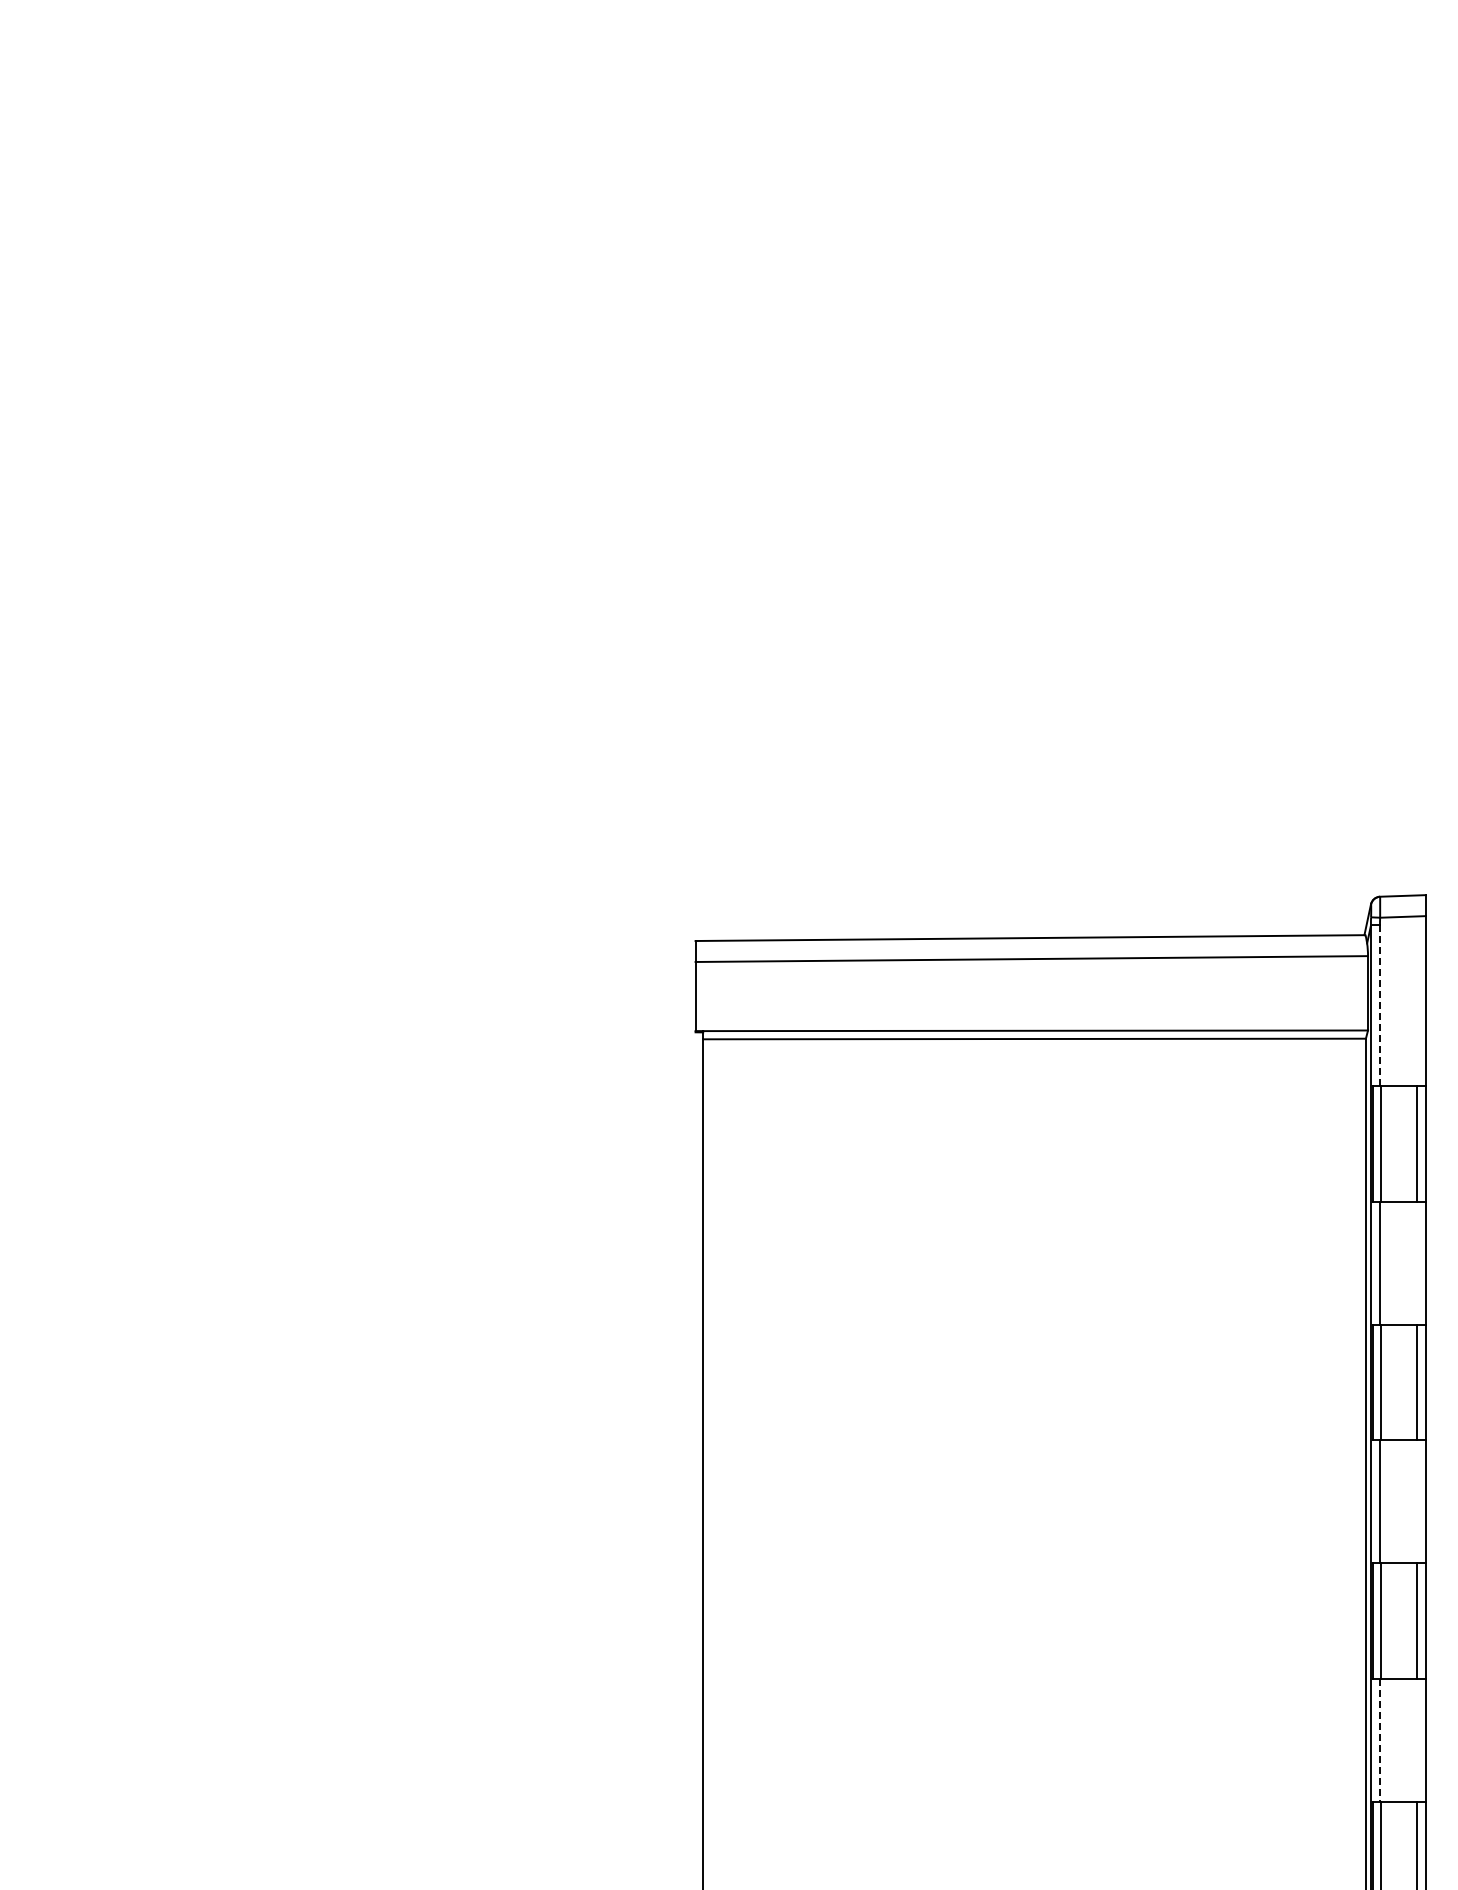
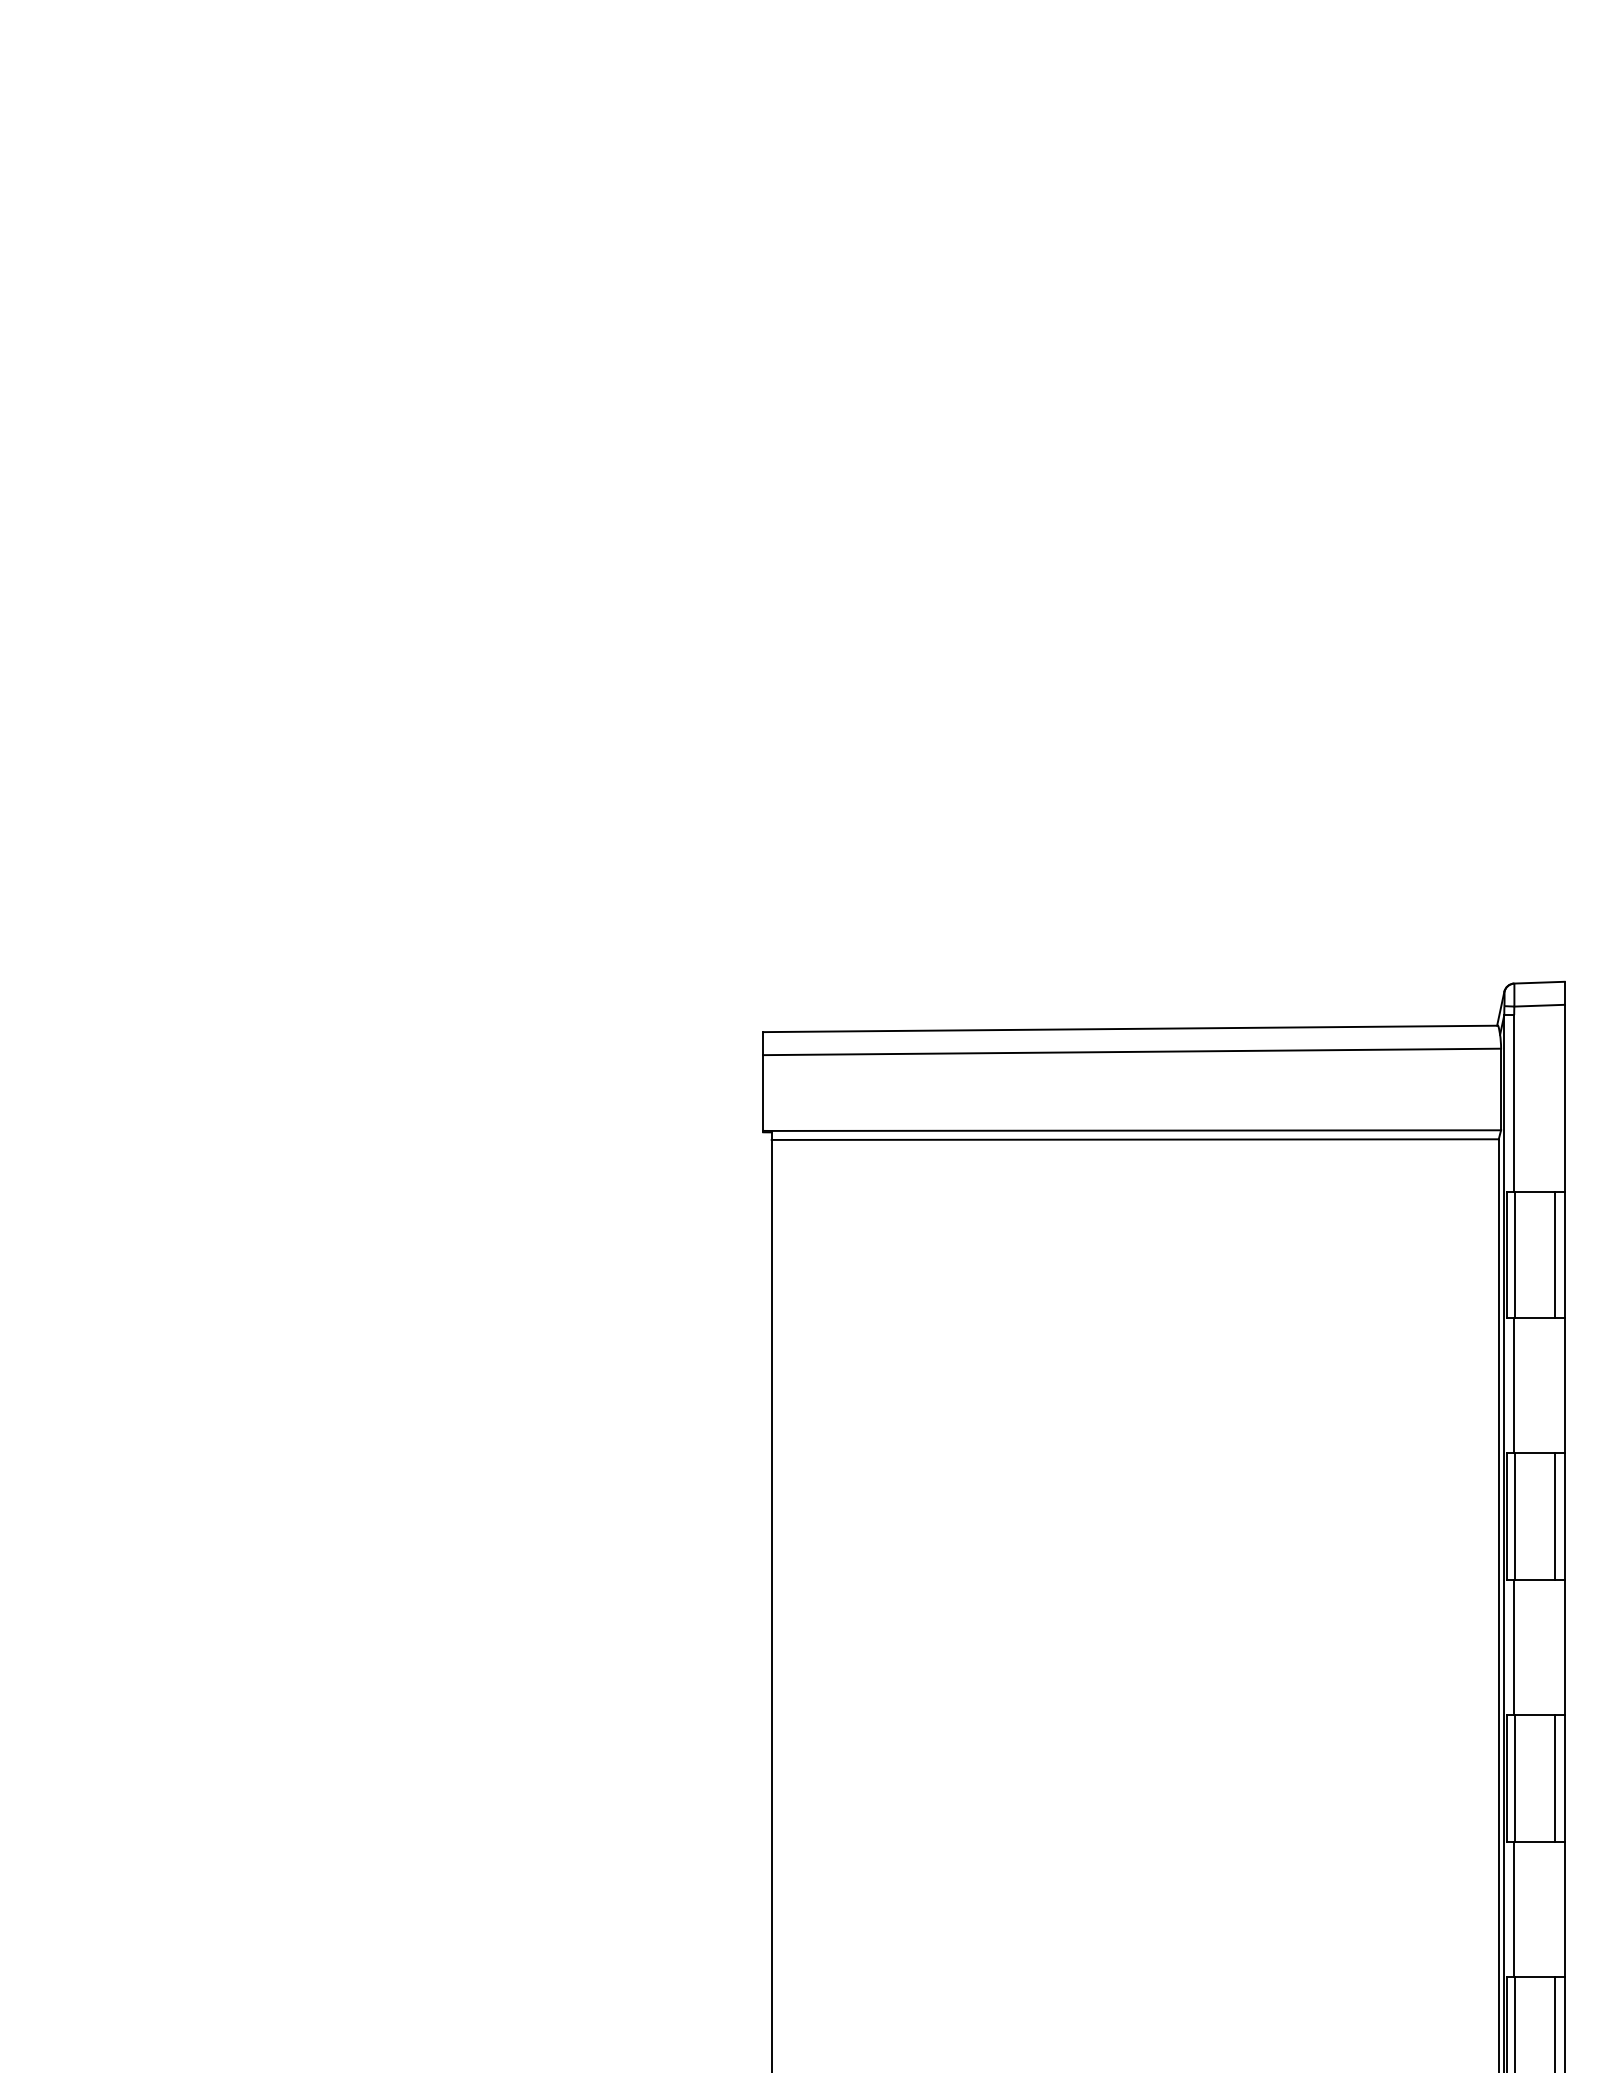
line: (1379, 1006) -> (1513, 1103), dashed -> solid
line: (1379, 1740) -> (1513, 1909), dashed -> solid

